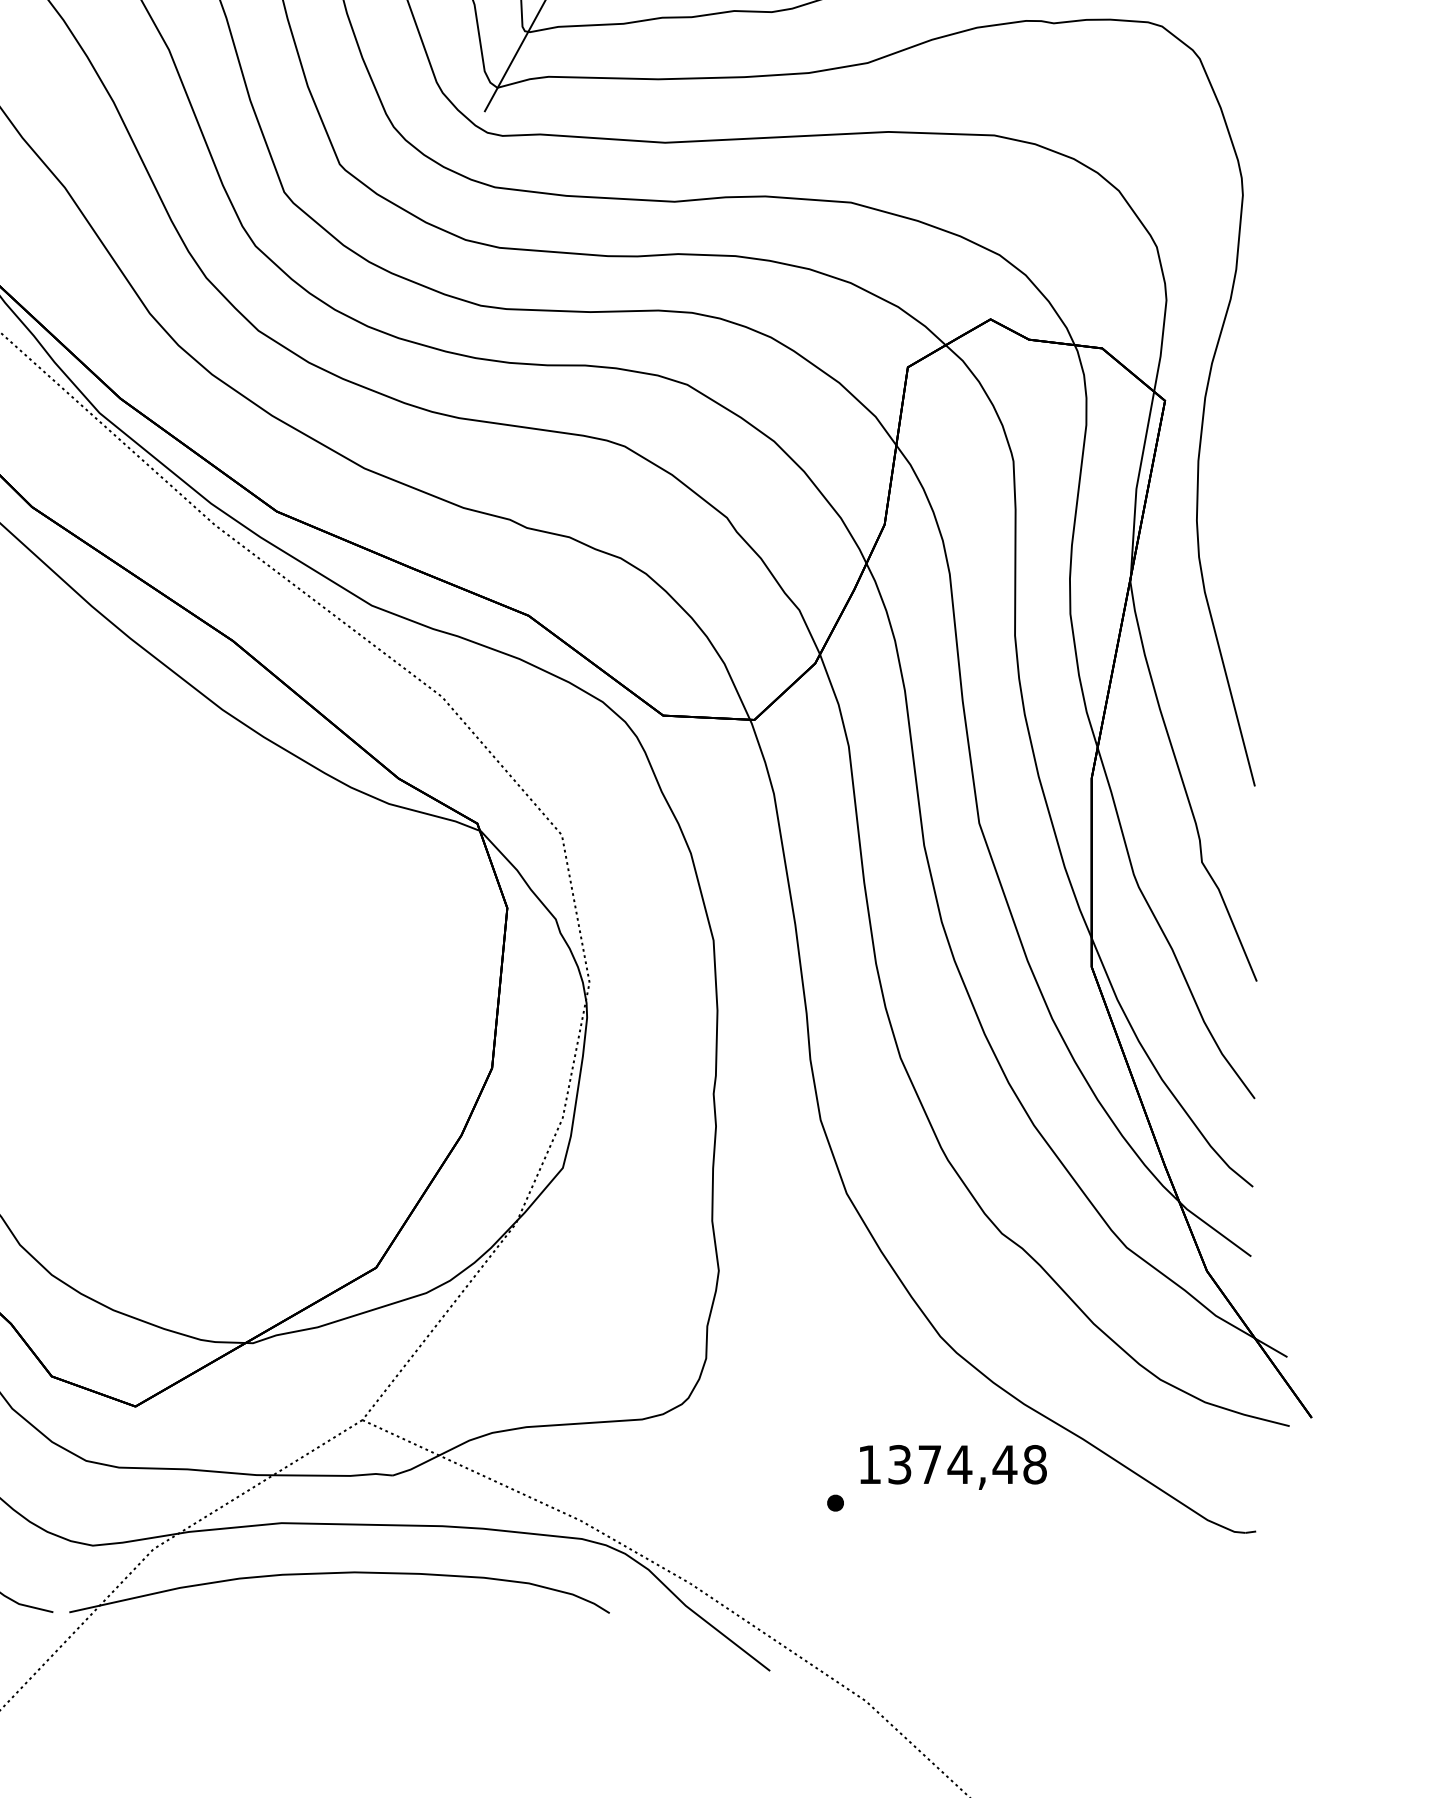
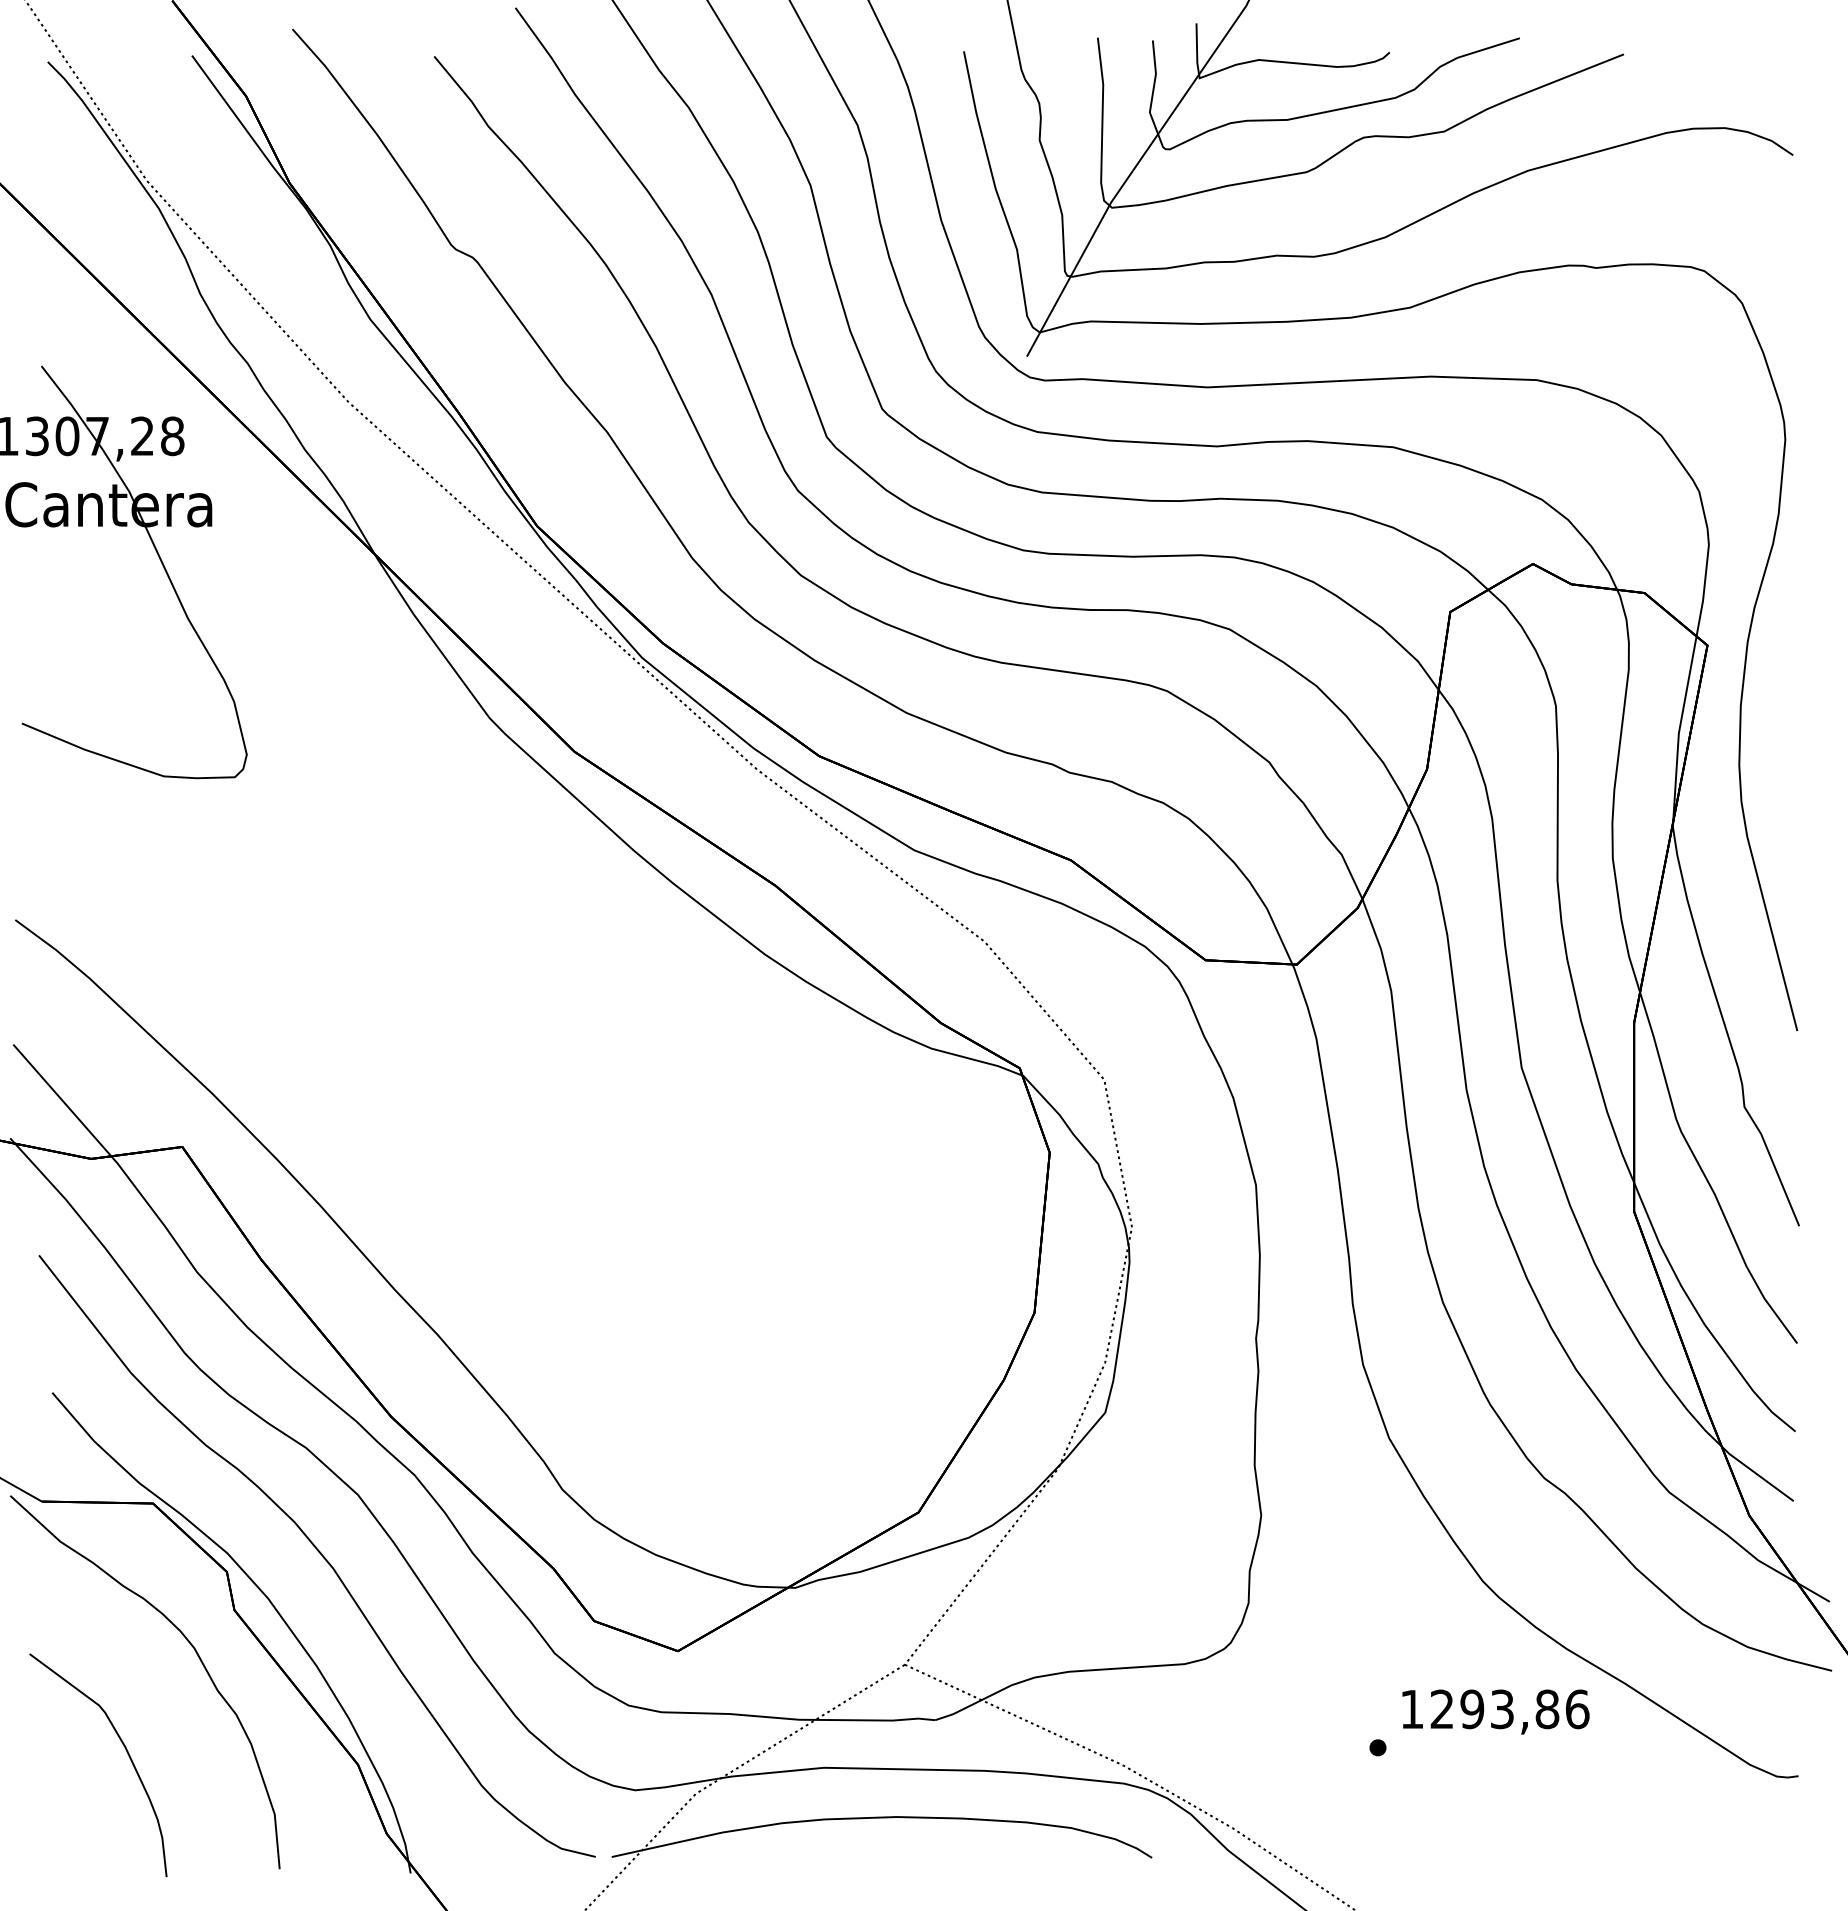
text: (967, 1464) -> (1509, 1709), 1374,48 -> 1293,86

